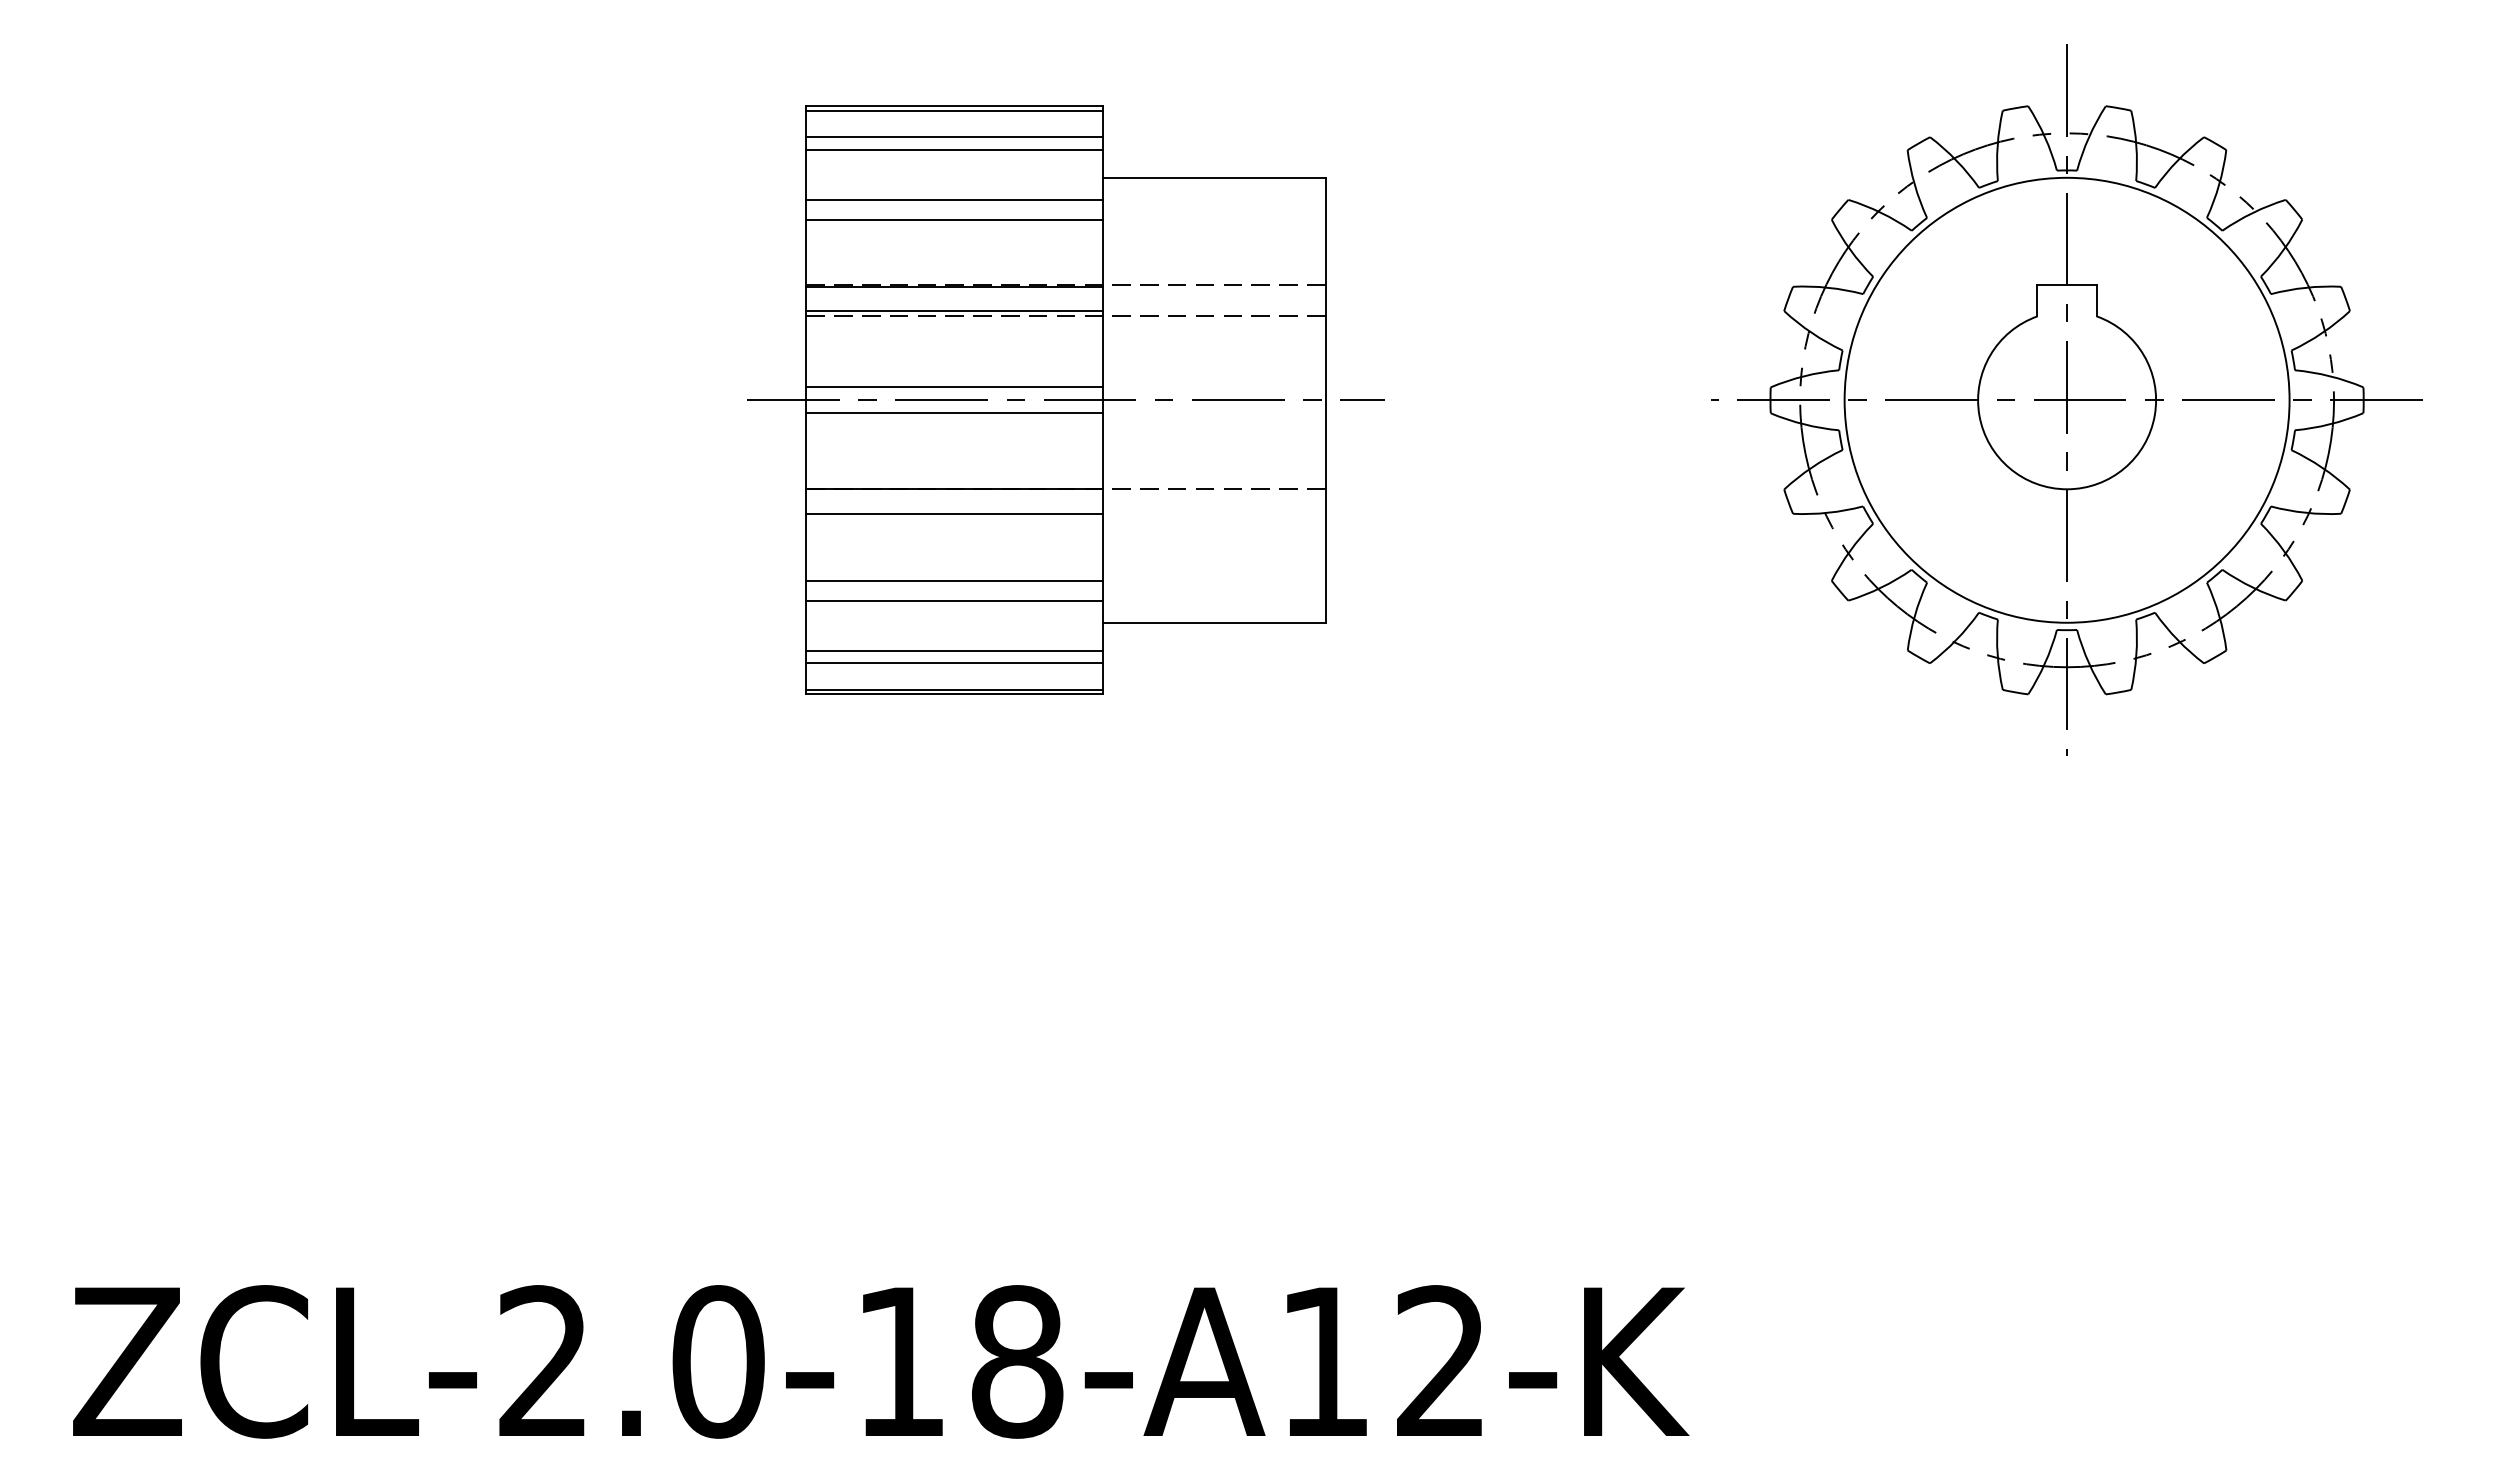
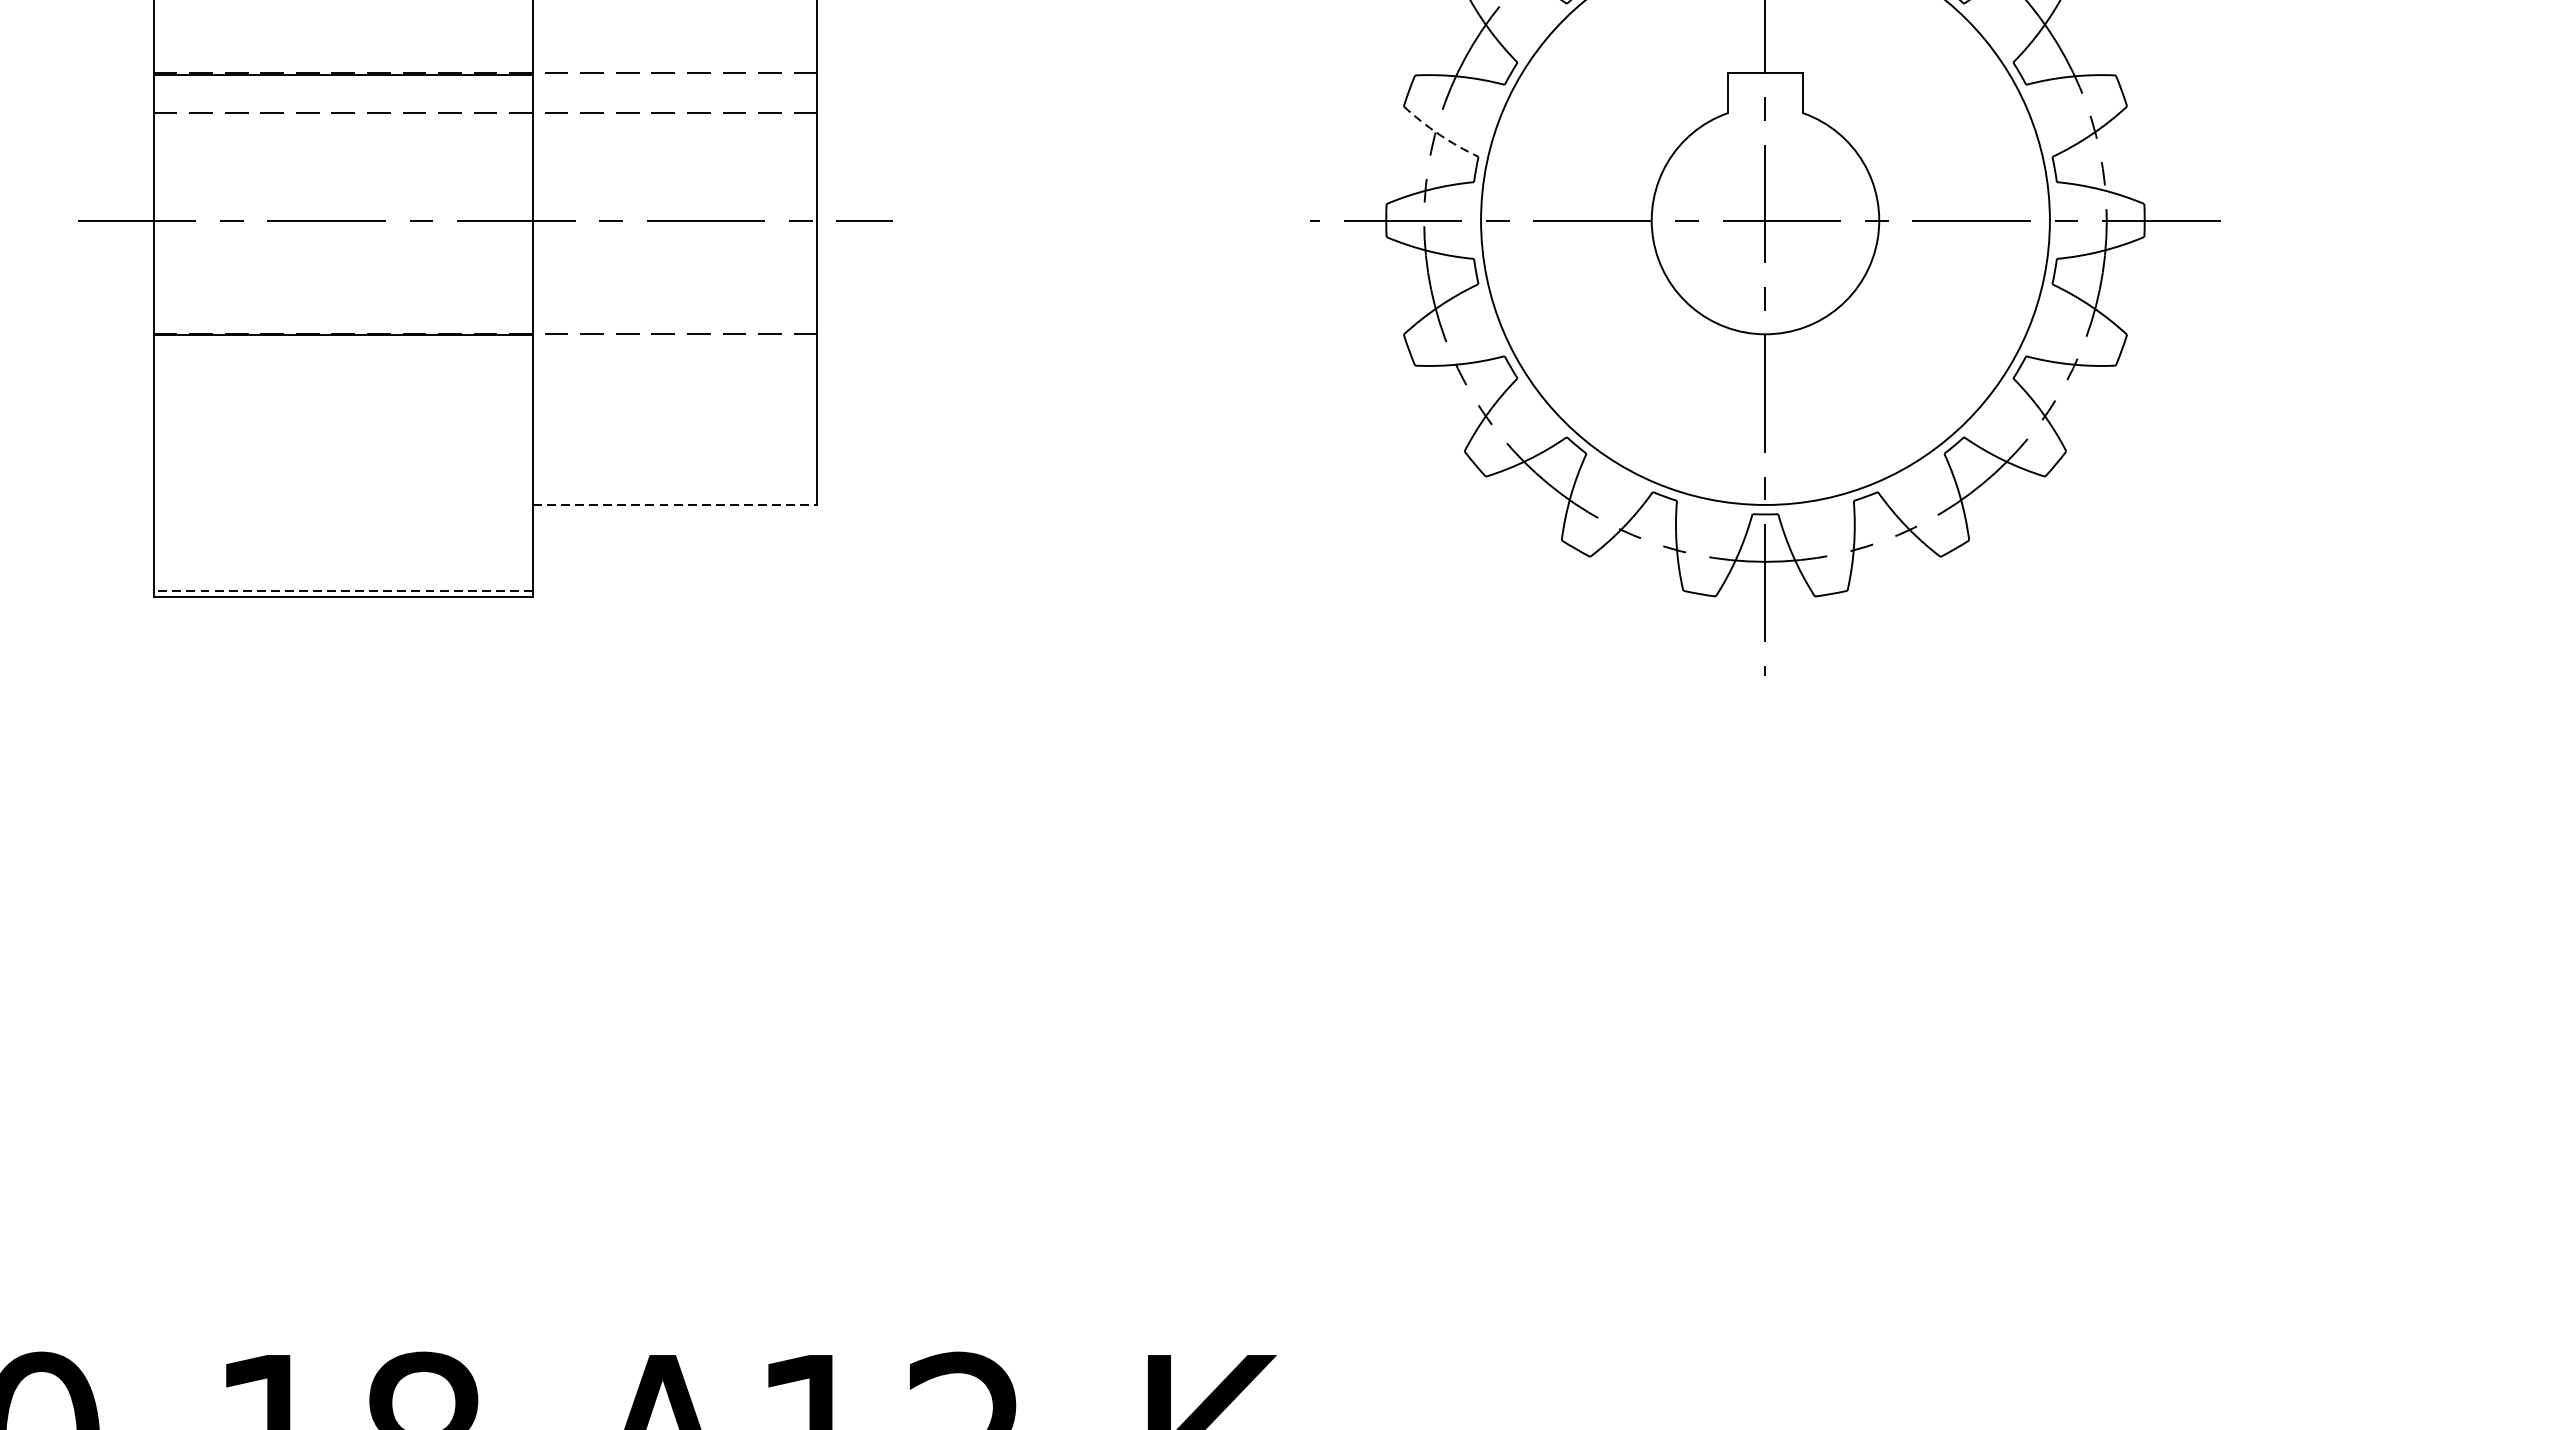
line: (954, 311) -> (343, 107), removed
arc: (1811, 333) -> (1438, 135), solid -> dashed
line: (954, 387) -> (343, 204), removed
line: (954, 413) -> (343, 237), removed
line: (954, 513) -> (343, 365), removed
line: (954, 580) -> (343, 450), removed
line: (954, 600) -> (343, 476), removed
line: (1214, 622) -> (675, 504), solid -> dashed
line: (954, 650) -> (343, 540), removed
line: (954, 663) -> (343, 557), removed
line: (954, 689) -> (343, 590), solid -> dashed

